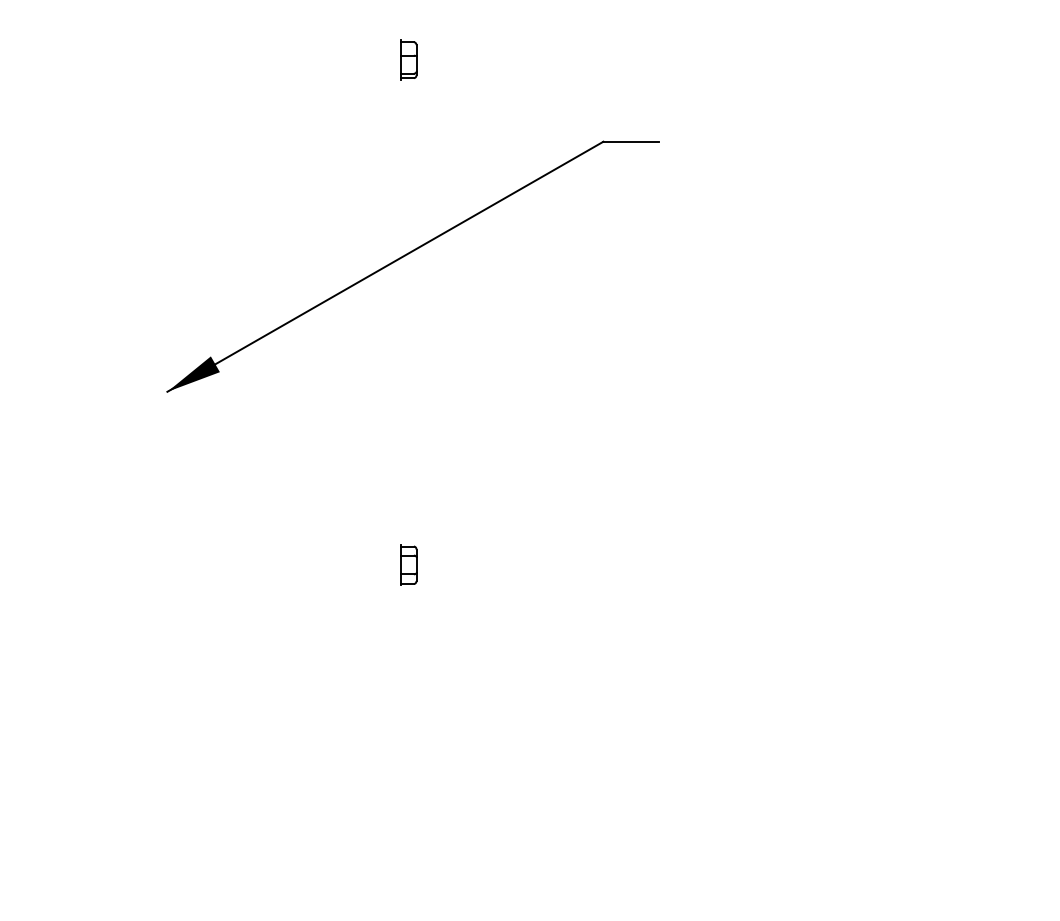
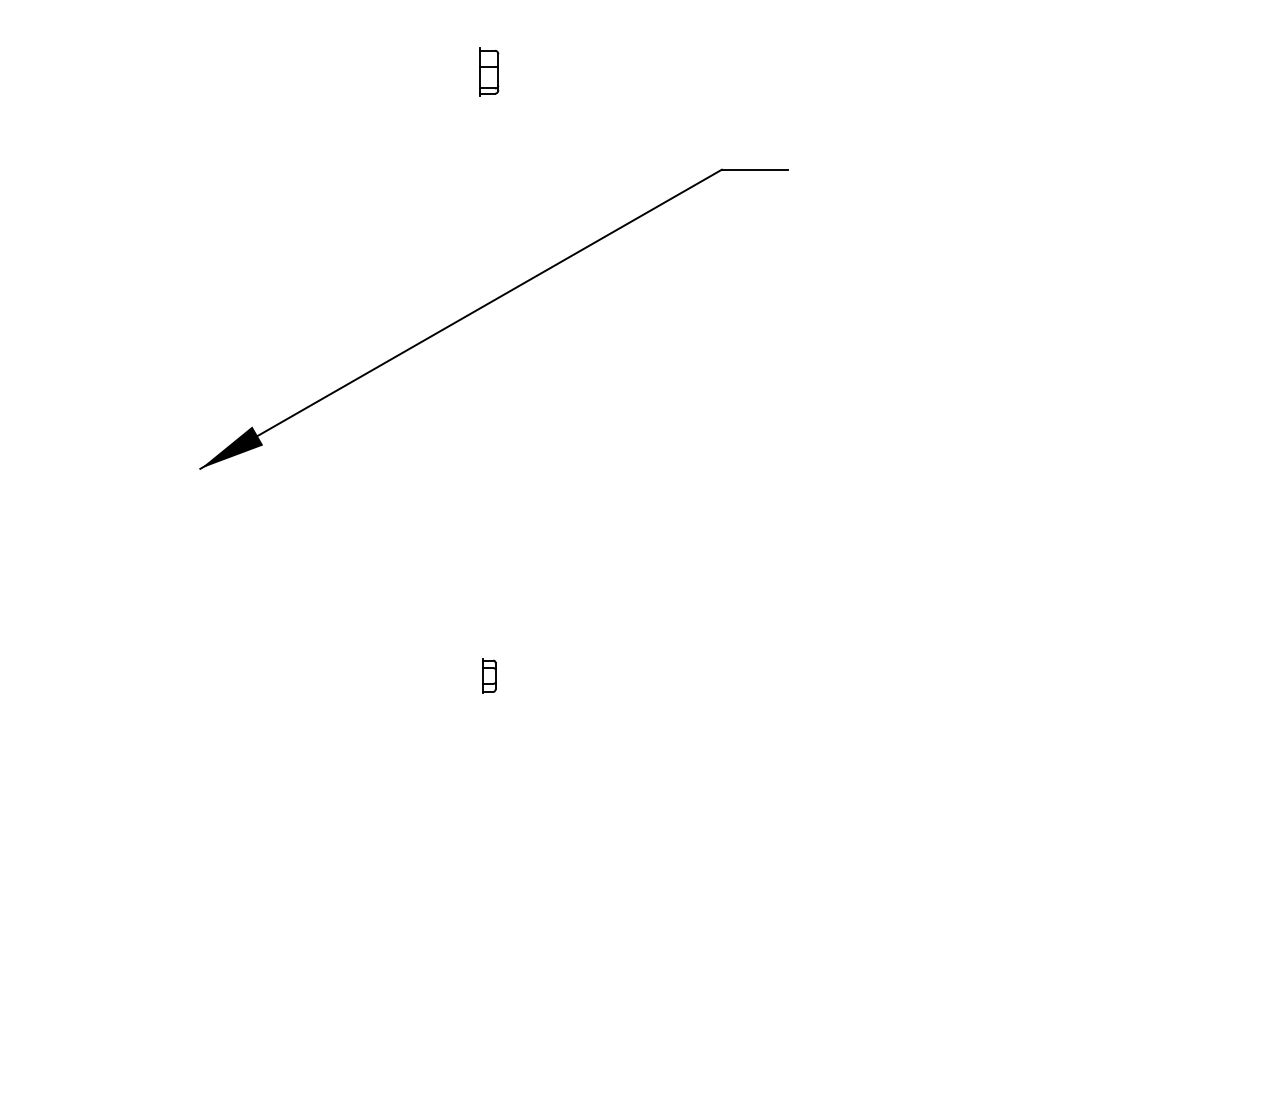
part: (408, 564) -> (488, 675), size x0.7

